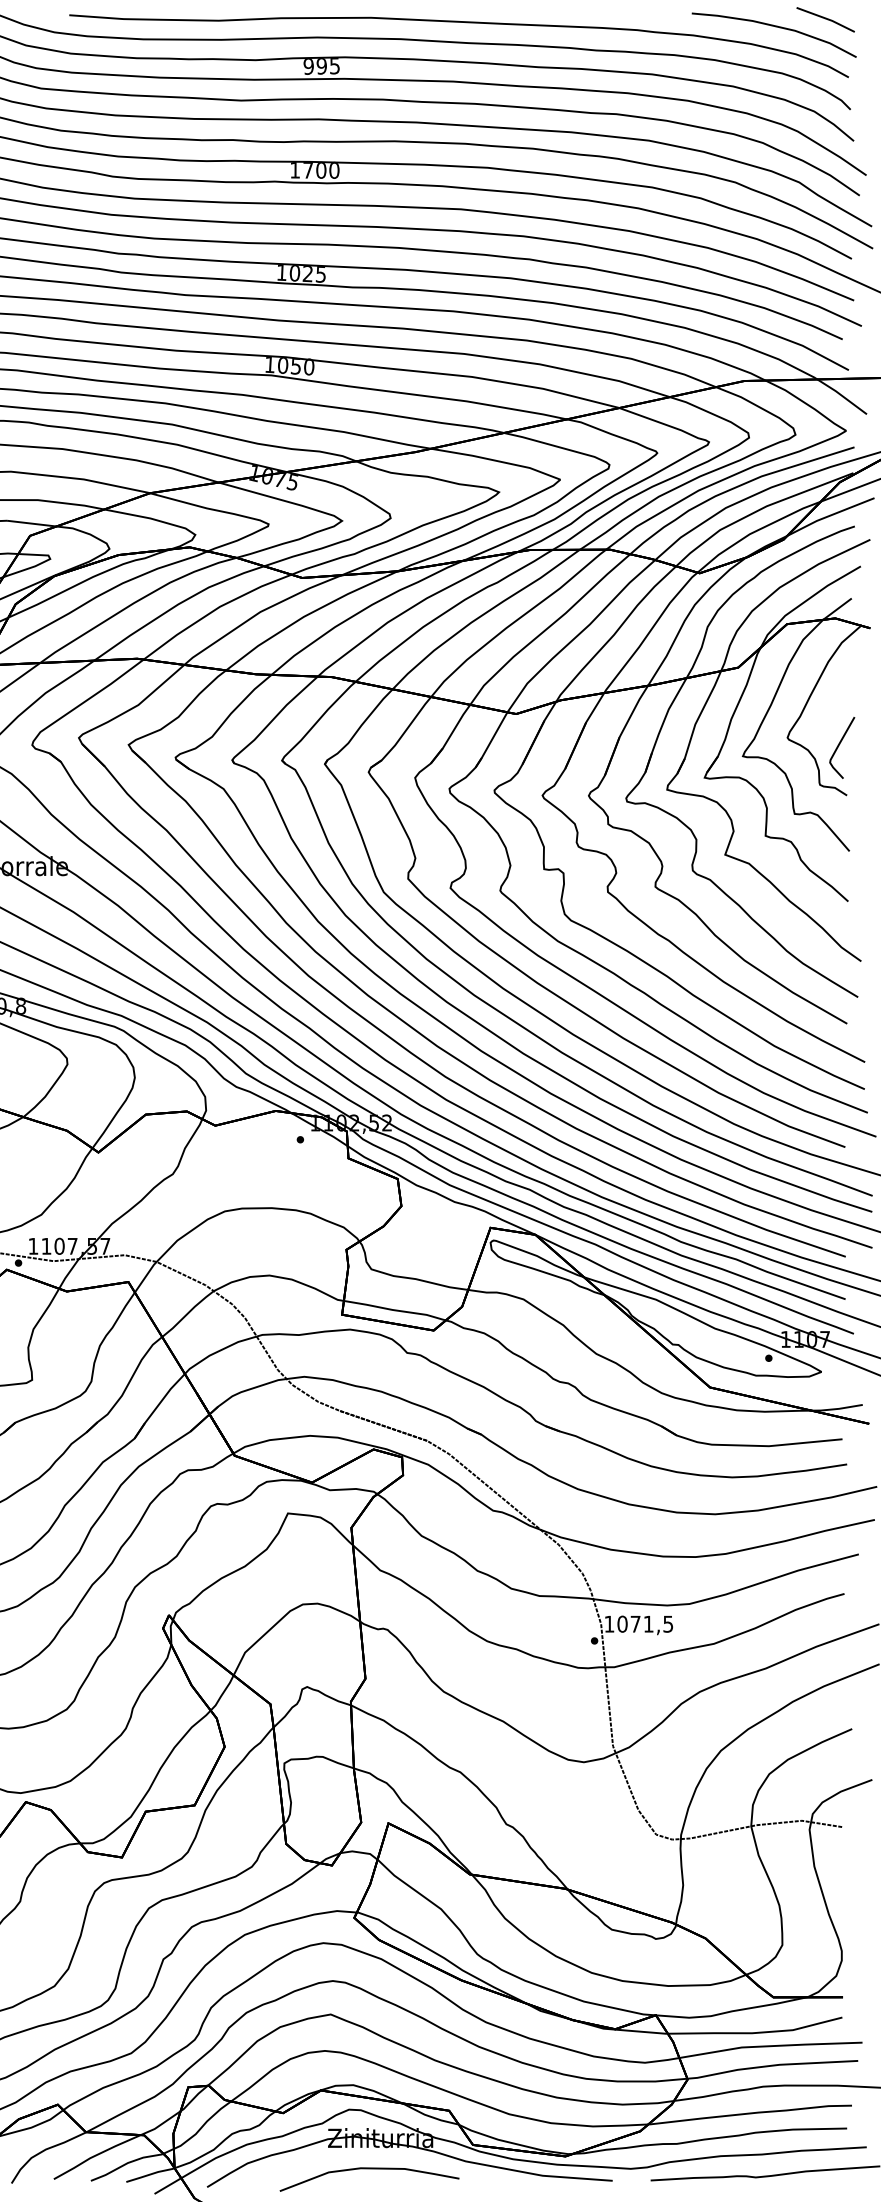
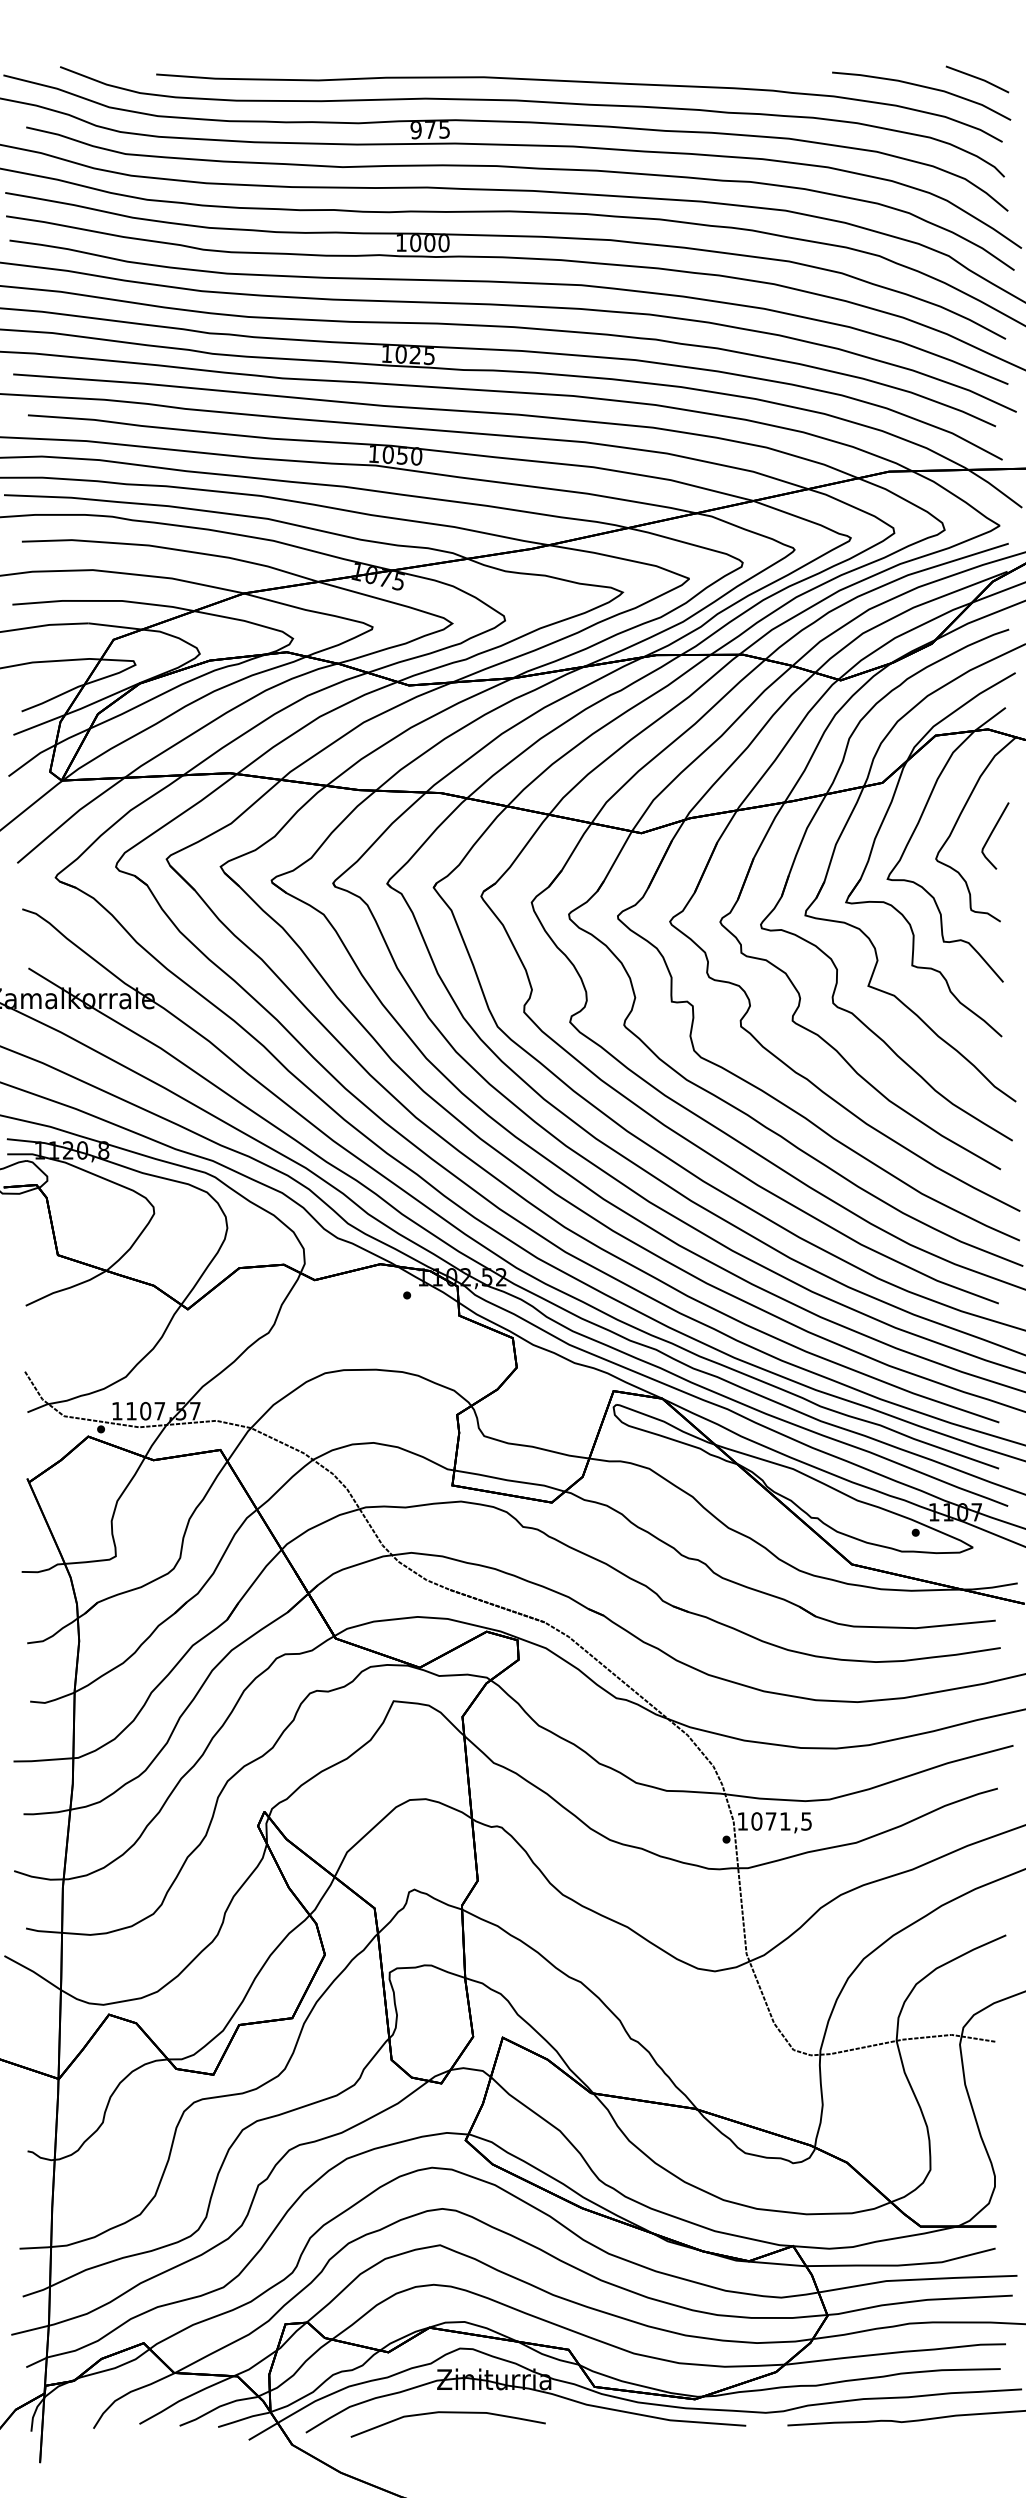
text: (321, 66) -> (429, 130), 995 -> 975
text: (308, 170) -> (415, 243), 1700 -> 1000
curve: (839, 745) -> (992, 833), moved
curve: (368, 2169) -> (447, 2413), moved

